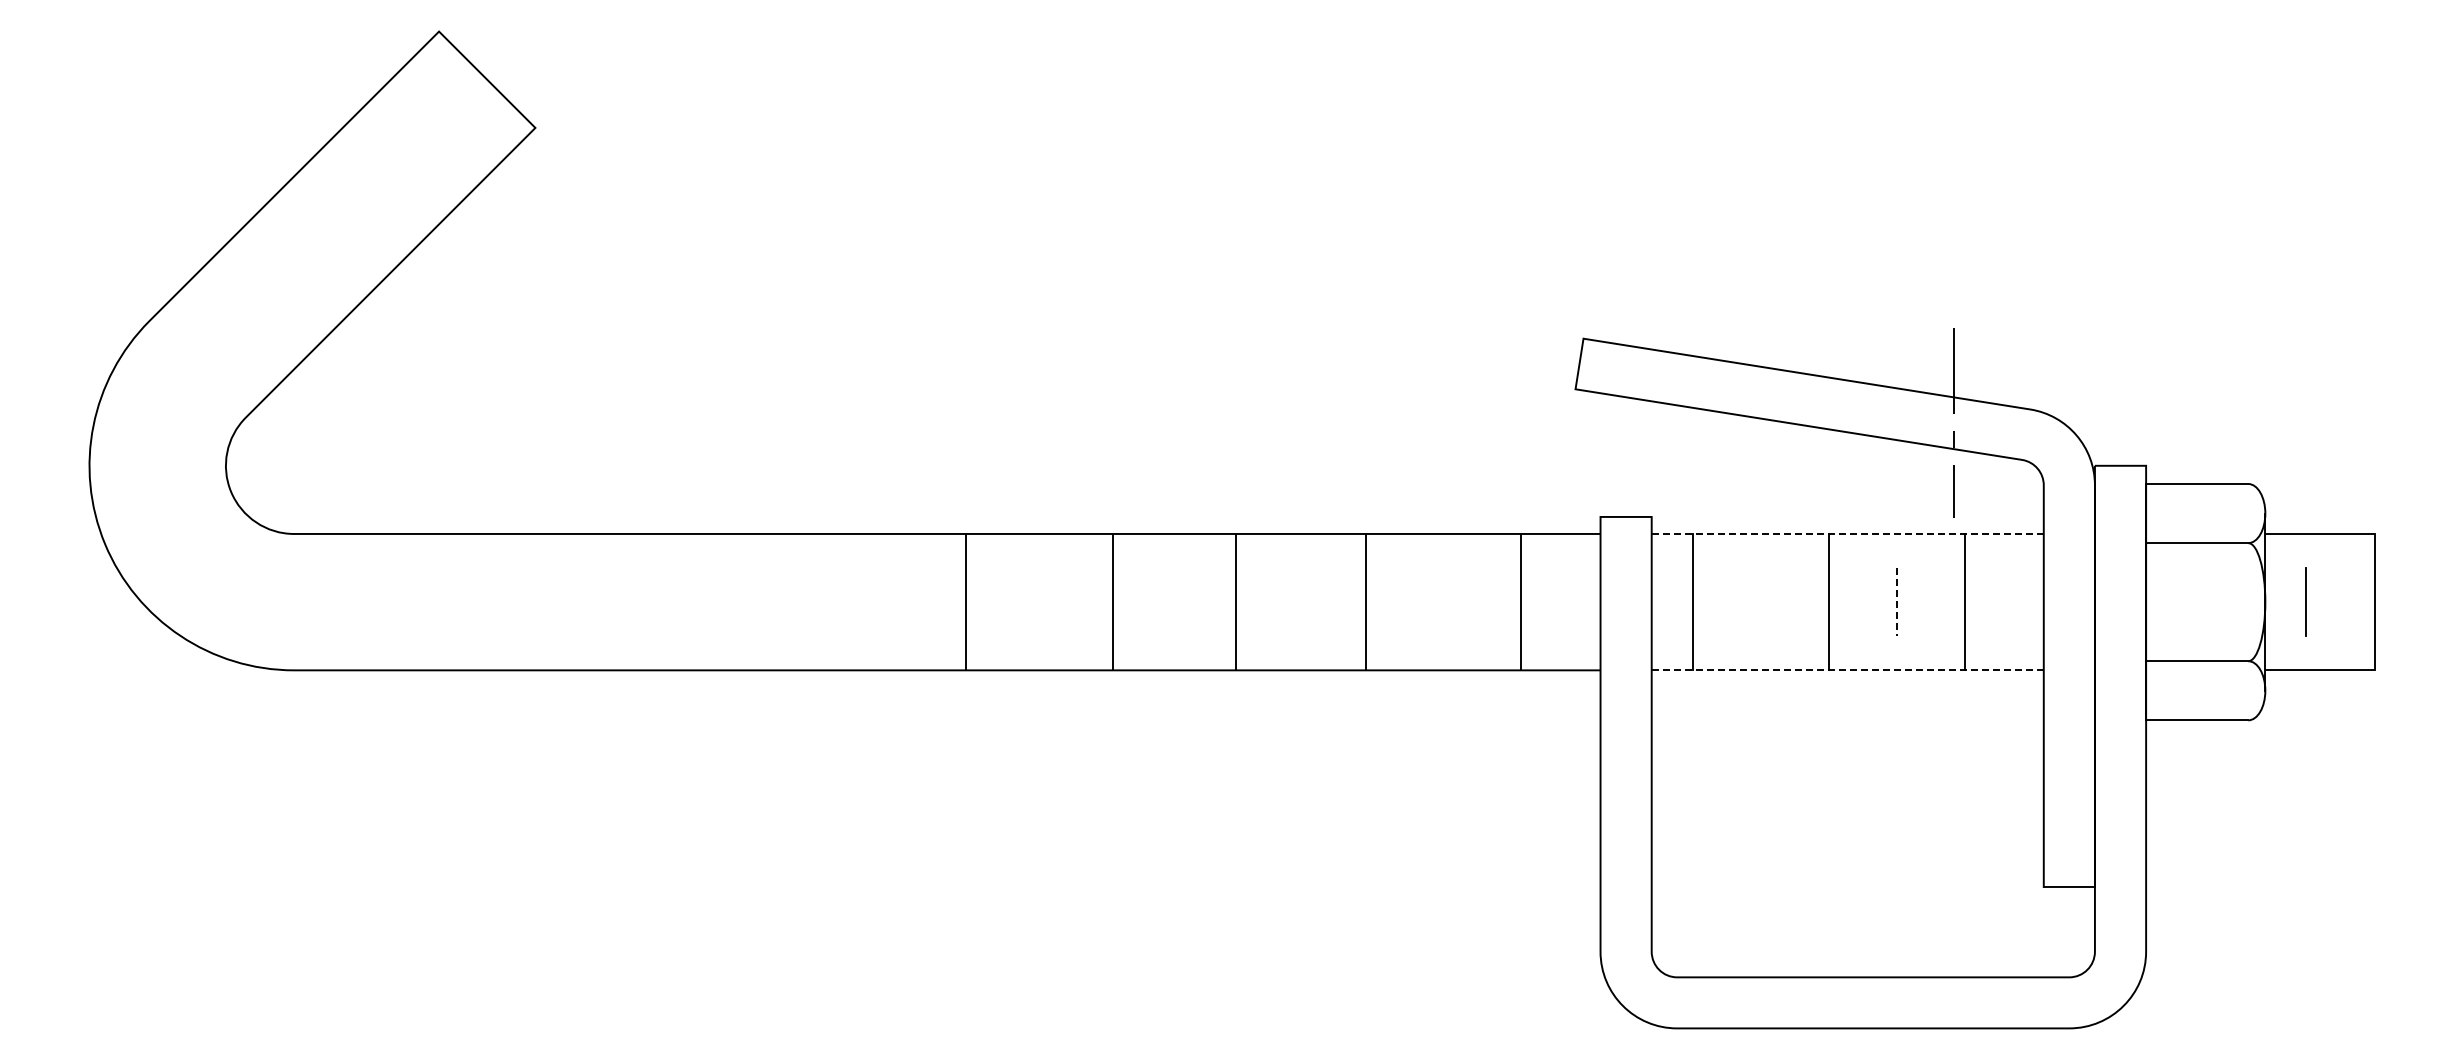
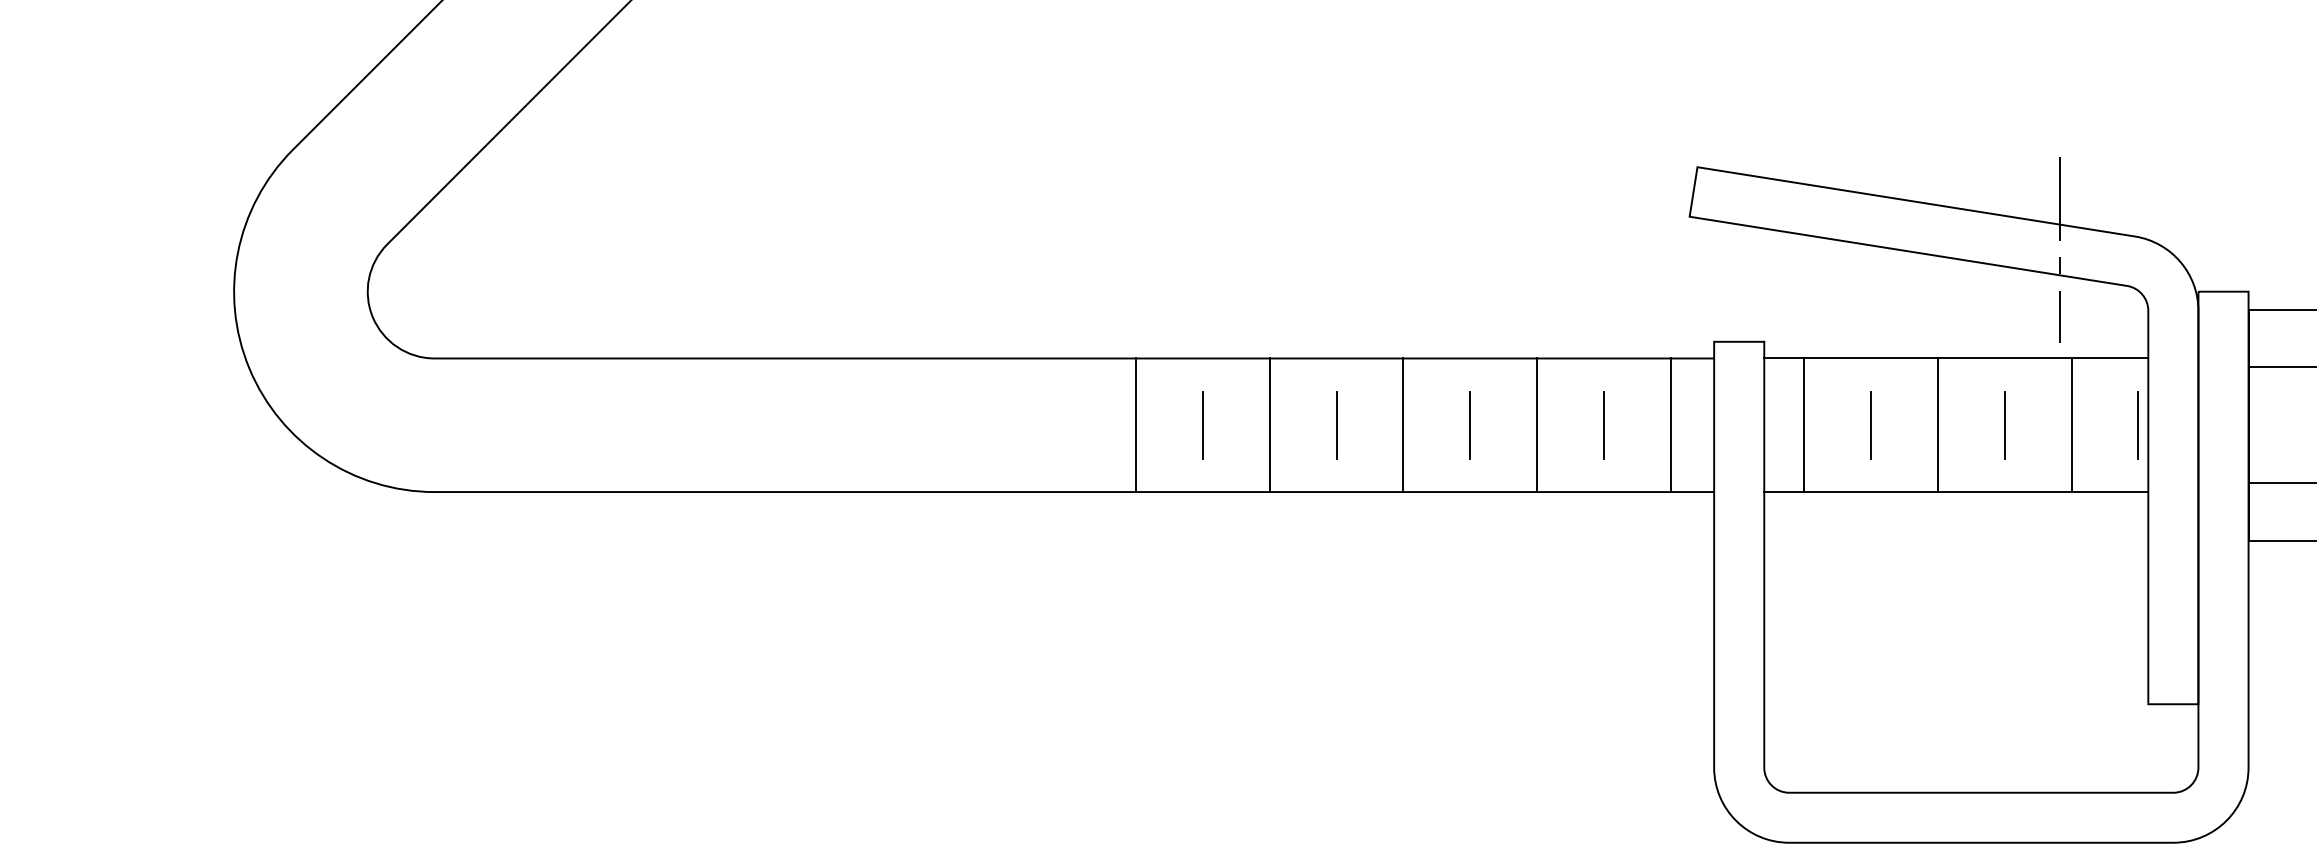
line: (1848, 533) -> (1957, 358), dashed -> solid
line: (965, 601) -> (1136, 424), moved
line: (1112, 601) -> (1269, 424), moved
line: (1236, 601) -> (1403, 424), moved
line: (1351, 601) -> (1470, 424), added
line: (1365, 601) -> (1536, 424), moved
line: (1521, 601) -> (1671, 424), moved
line: (1078, 602) -> (1202, 425), added
line: (1215, 602) -> (1337, 425), added
line: (1487, 602) -> (1603, 425), added
line: (1760, 602) -> (1870, 425), added
line: (1897, 602) -> (2005, 425), dashed -> solid
line: (2033, 602) -> (2138, 425), added
line: (1848, 670) -> (1957, 492), dashed -> solid

